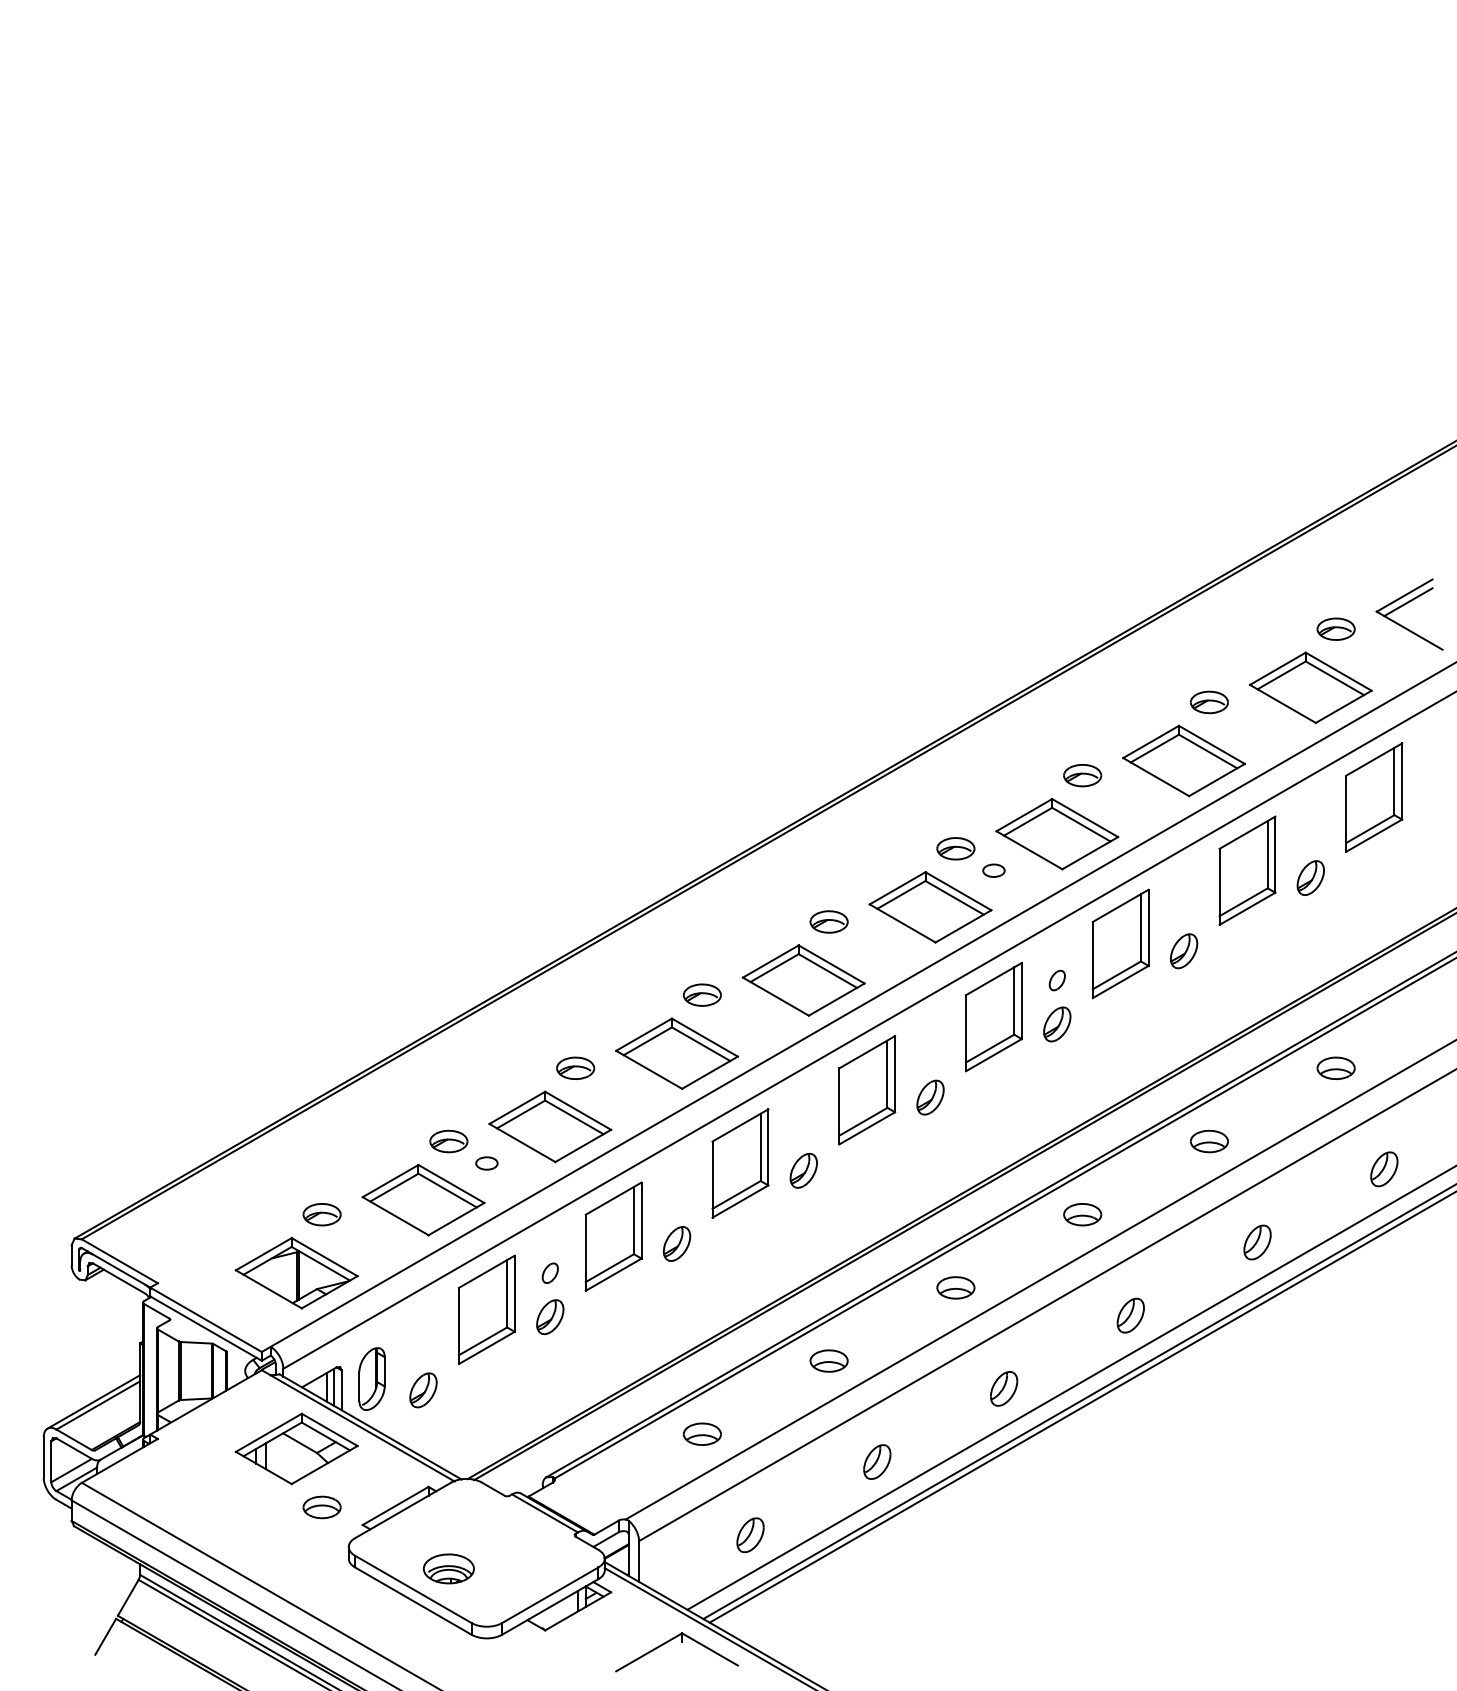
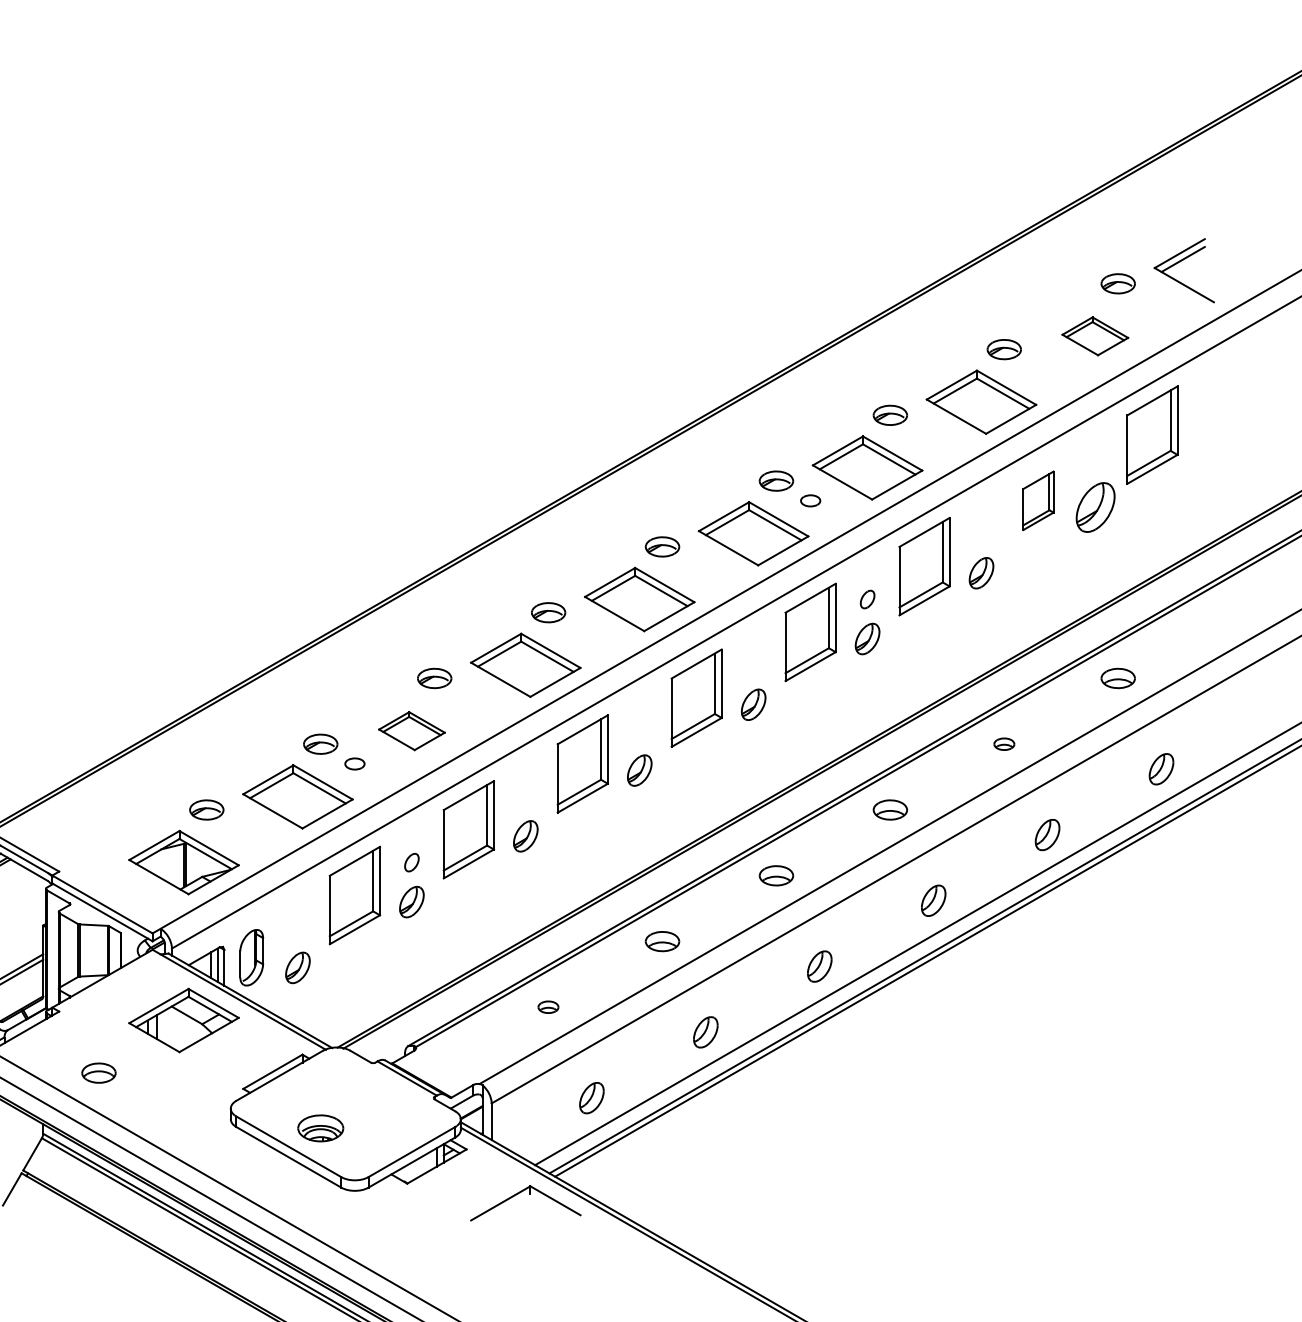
part: (1310, 687) -> (1095, 336), size x0.6
part: (1247, 870) -> (1038, 500), size x0.6
part: (1310, 877) -> (1095, 506), size x1.6
part: (550, 1126) -> (412, 730), size x0.6
part: (1209, 1141) -> (1004, 744), size x0.6
part: (701, 1433) -> (547, 1006), size x0.6
part: (321, 1507) -> (98, 1073), moved

